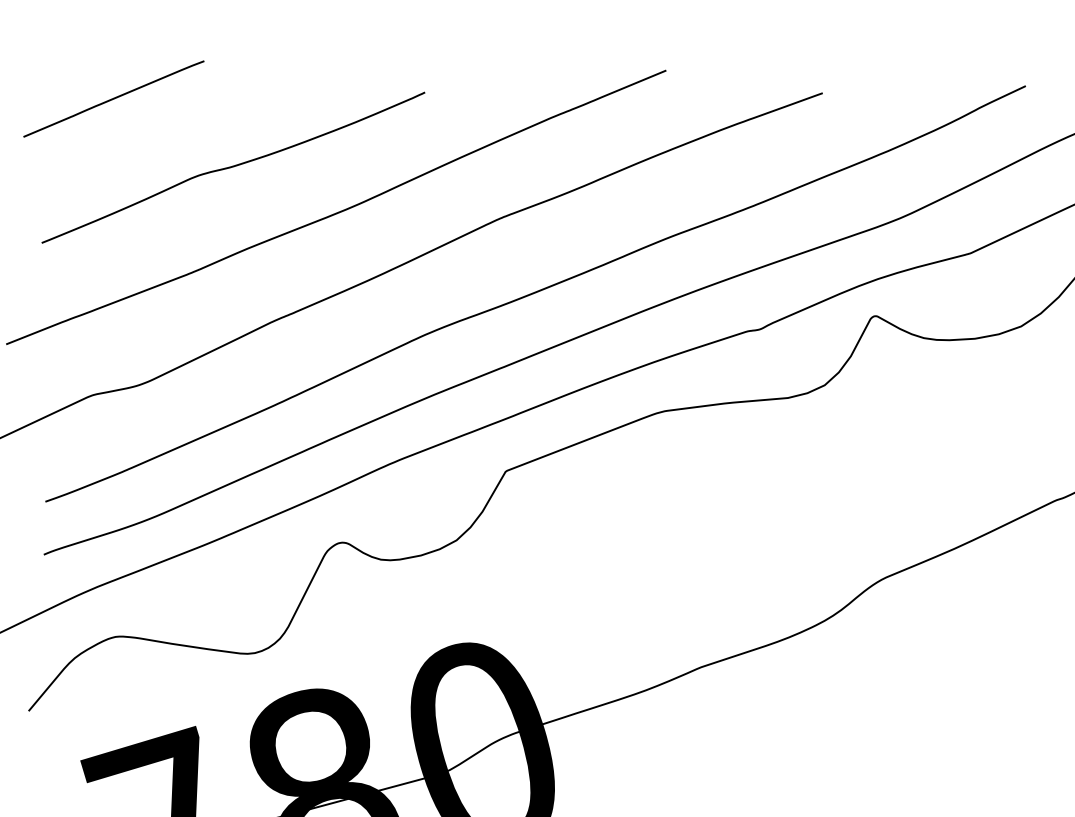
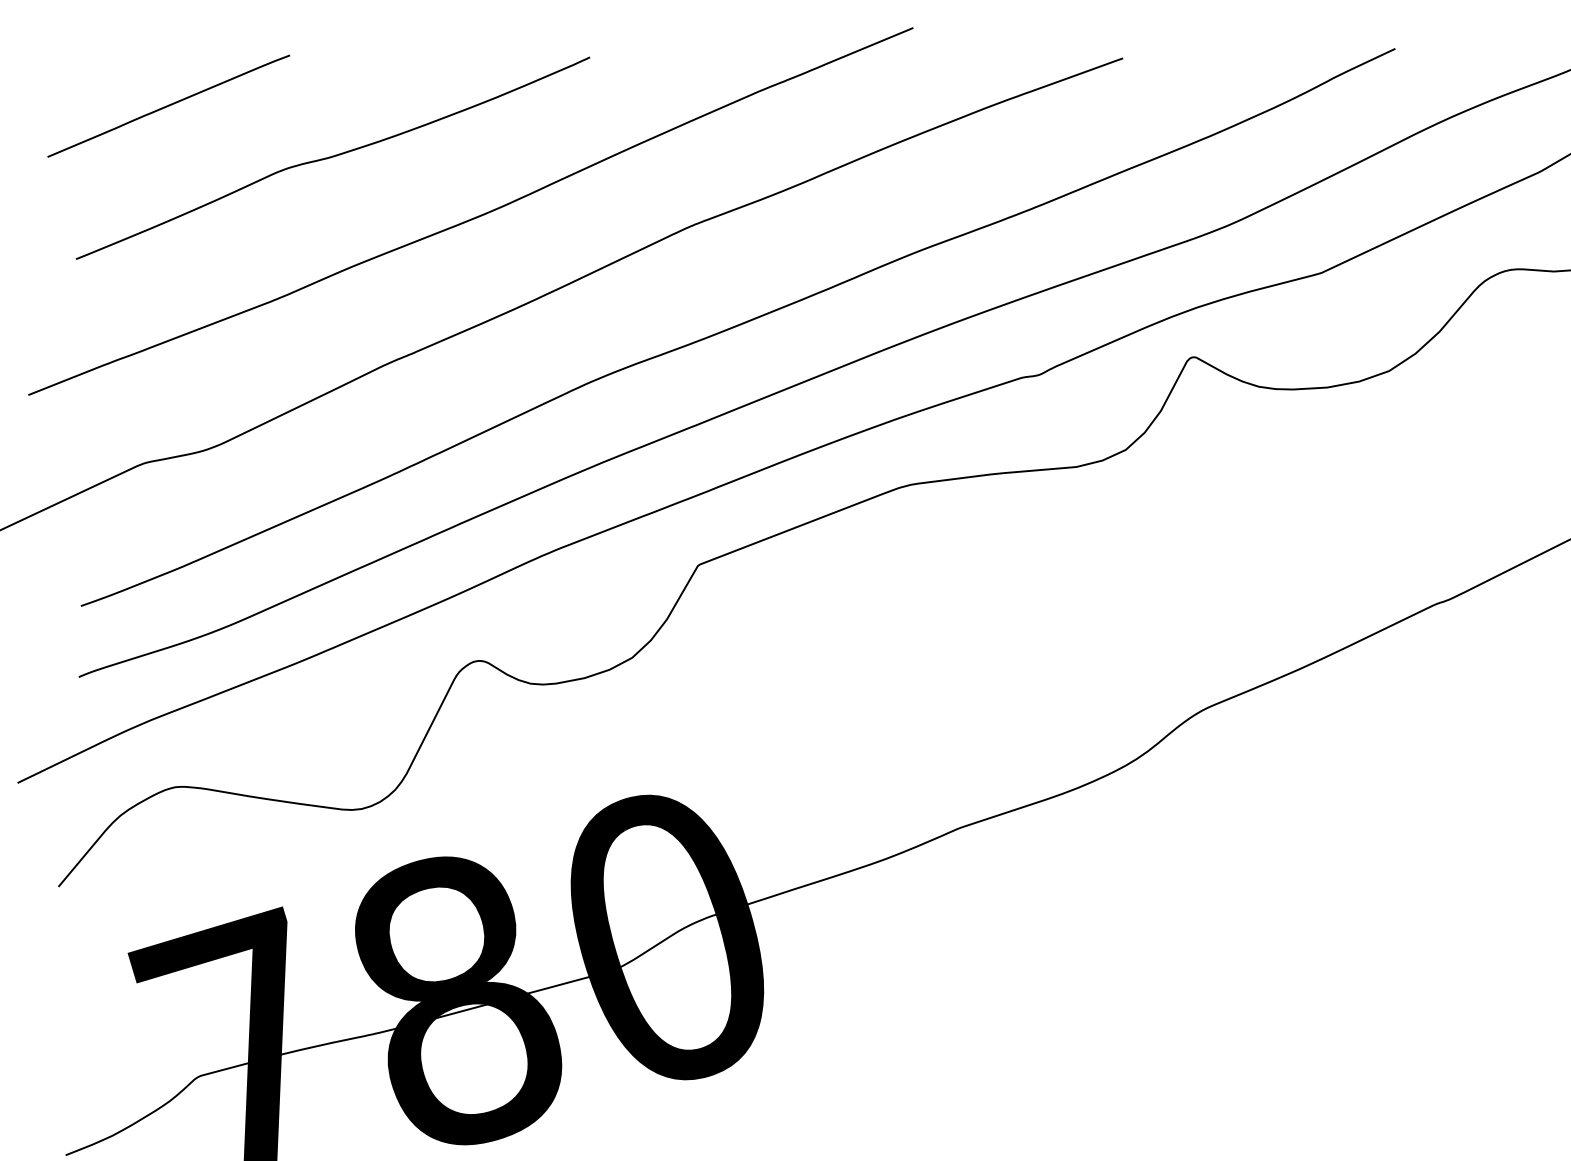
line: (113, 98) -> (168, 105), moved

